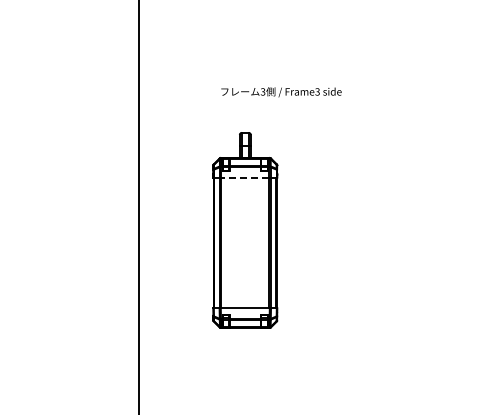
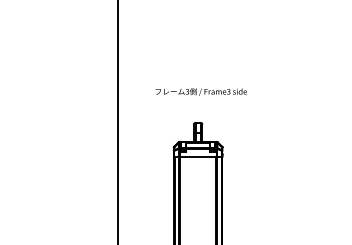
text: (281, 92) -> (201, 92), moved
line: (244, 177) -> (197, 156), dashed -> solid

